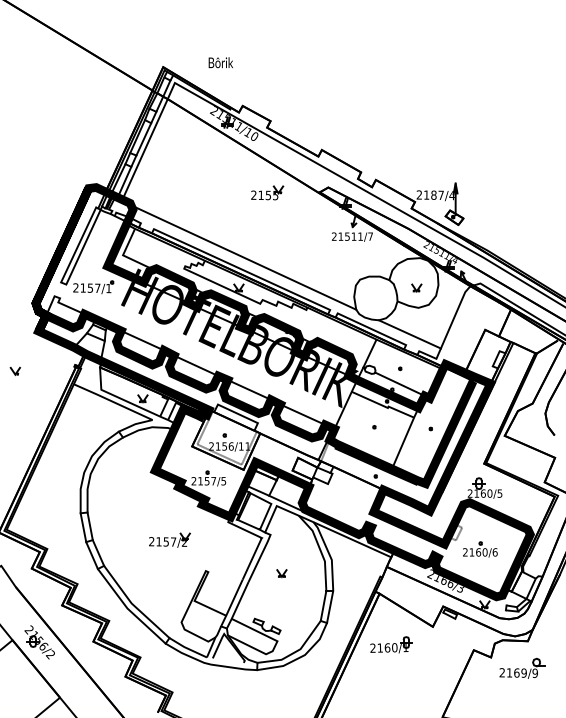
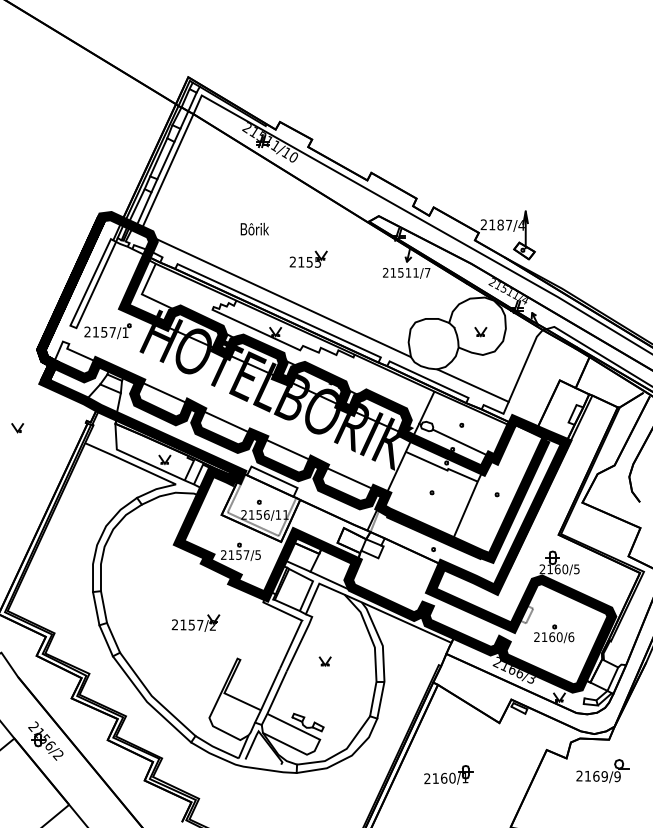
text: (220, 62) -> (254, 228), moved
part: (267, 192) -> (308, 258), moved
part: (391, 644) -> (448, 774), moved

